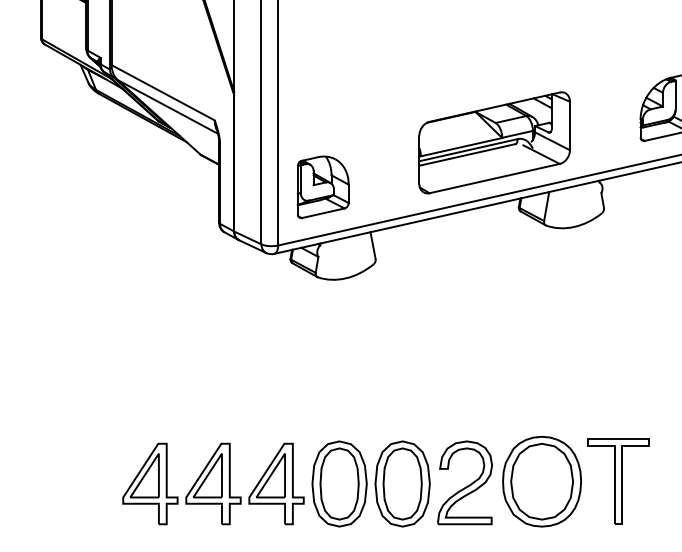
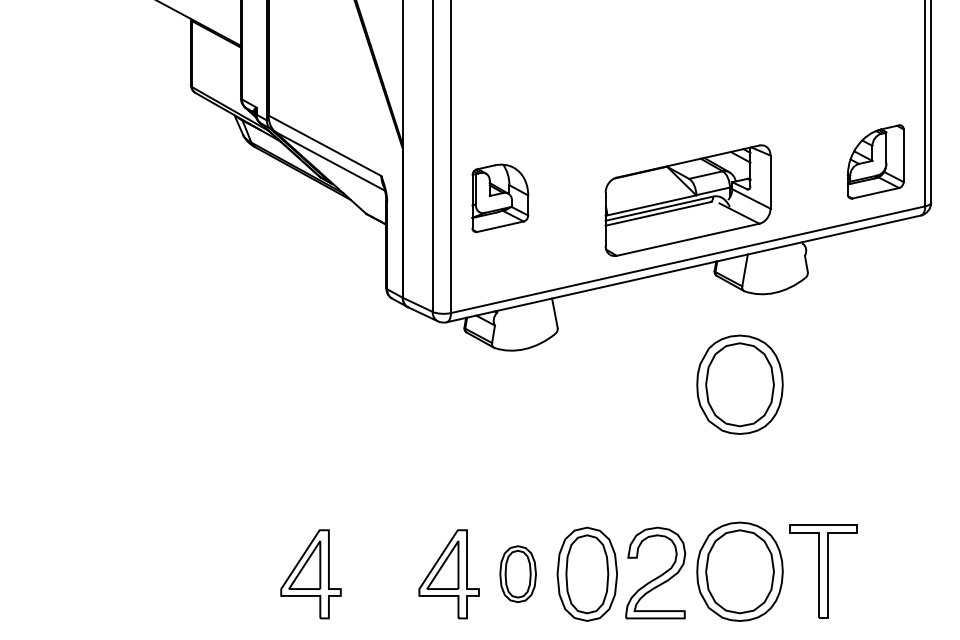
part: (323, 187) -> (500, 198), moved
part: (541, 310) -> (739, 384), added
part: (338, 483) -> (517, 573), size x0.6
part: (212, 484) -> (379, 574), removed

